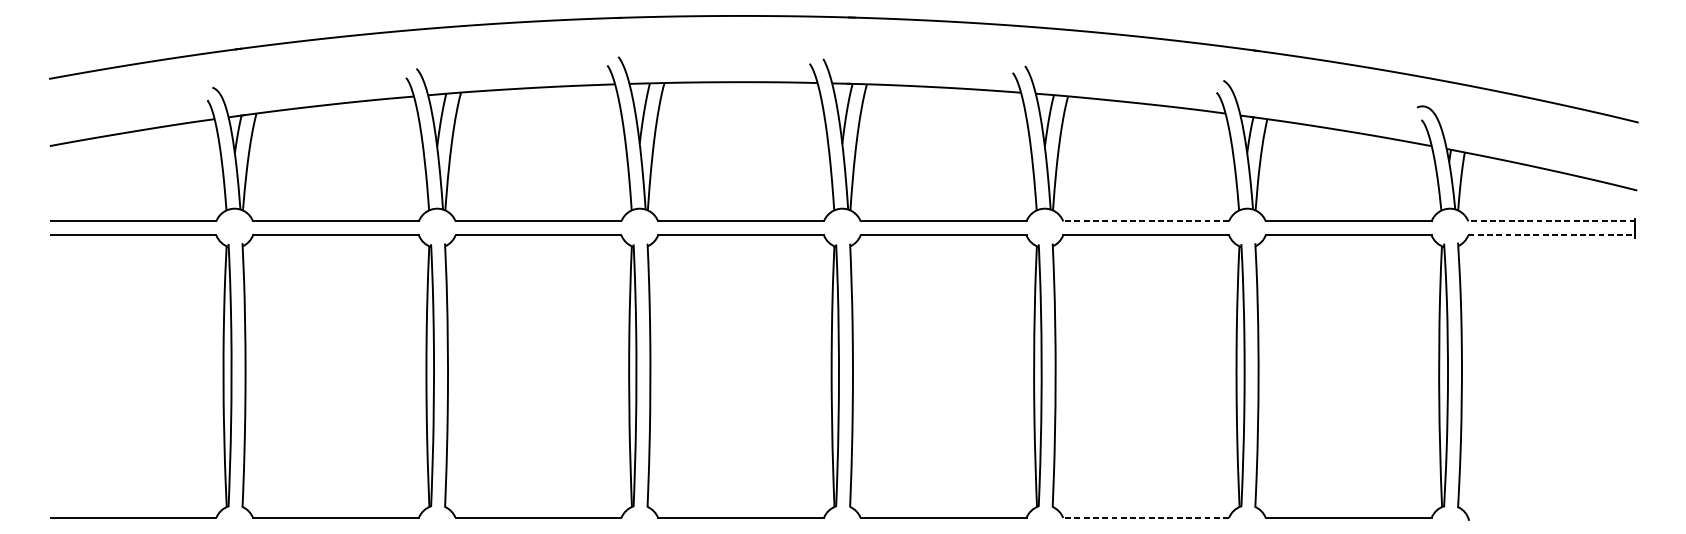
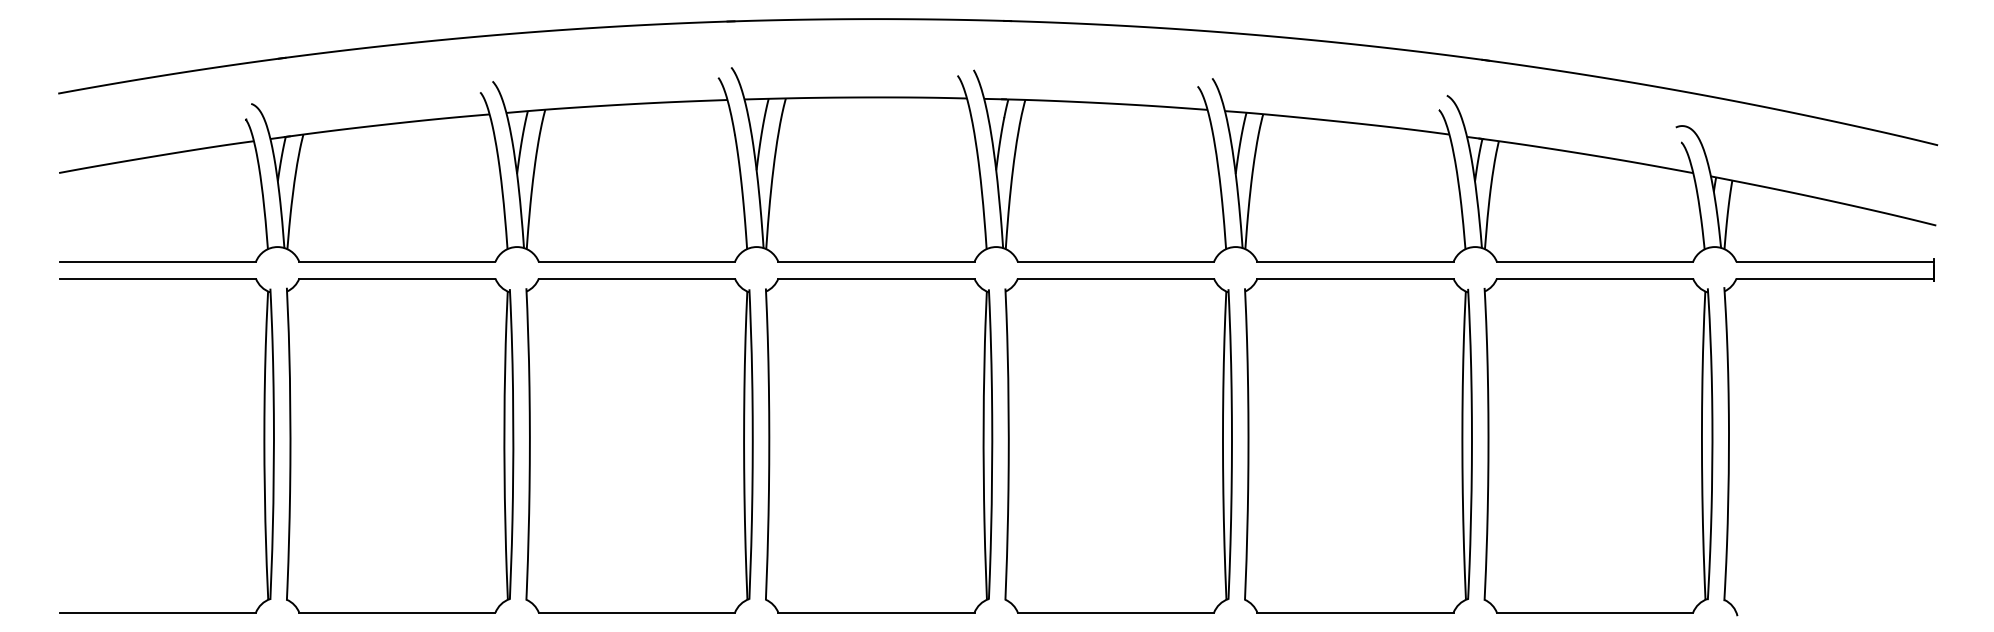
line: (1146, 221) -> (1355, 262), dashed -> solid
line: (1552, 221) -> (1835, 262), dashed -> solid
line: (1552, 235) -> (1835, 278), dashed -> solid
line: (1146, 517) -> (1355, 612), dashed -> solid

